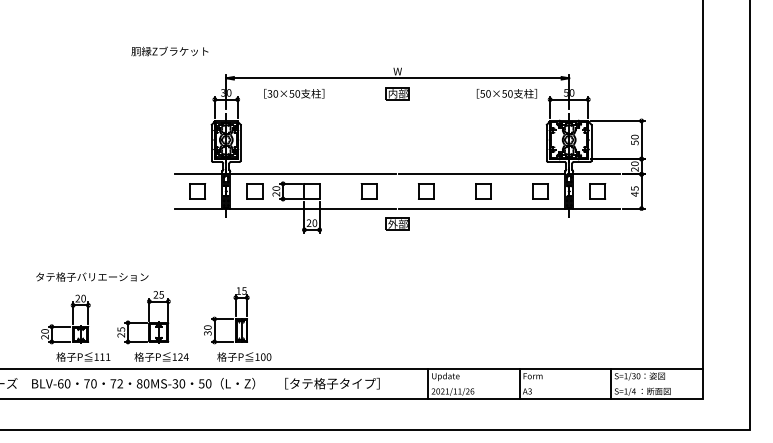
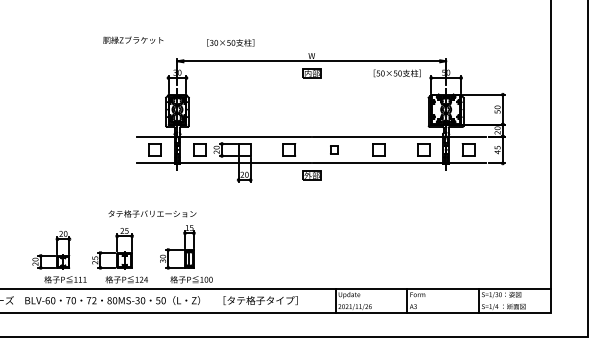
text: (294, 93) -> (230, 42), moved
part: (426, 191) -> (334, 149), size x0.6
text: (92, 276) -> (152, 213), moved

